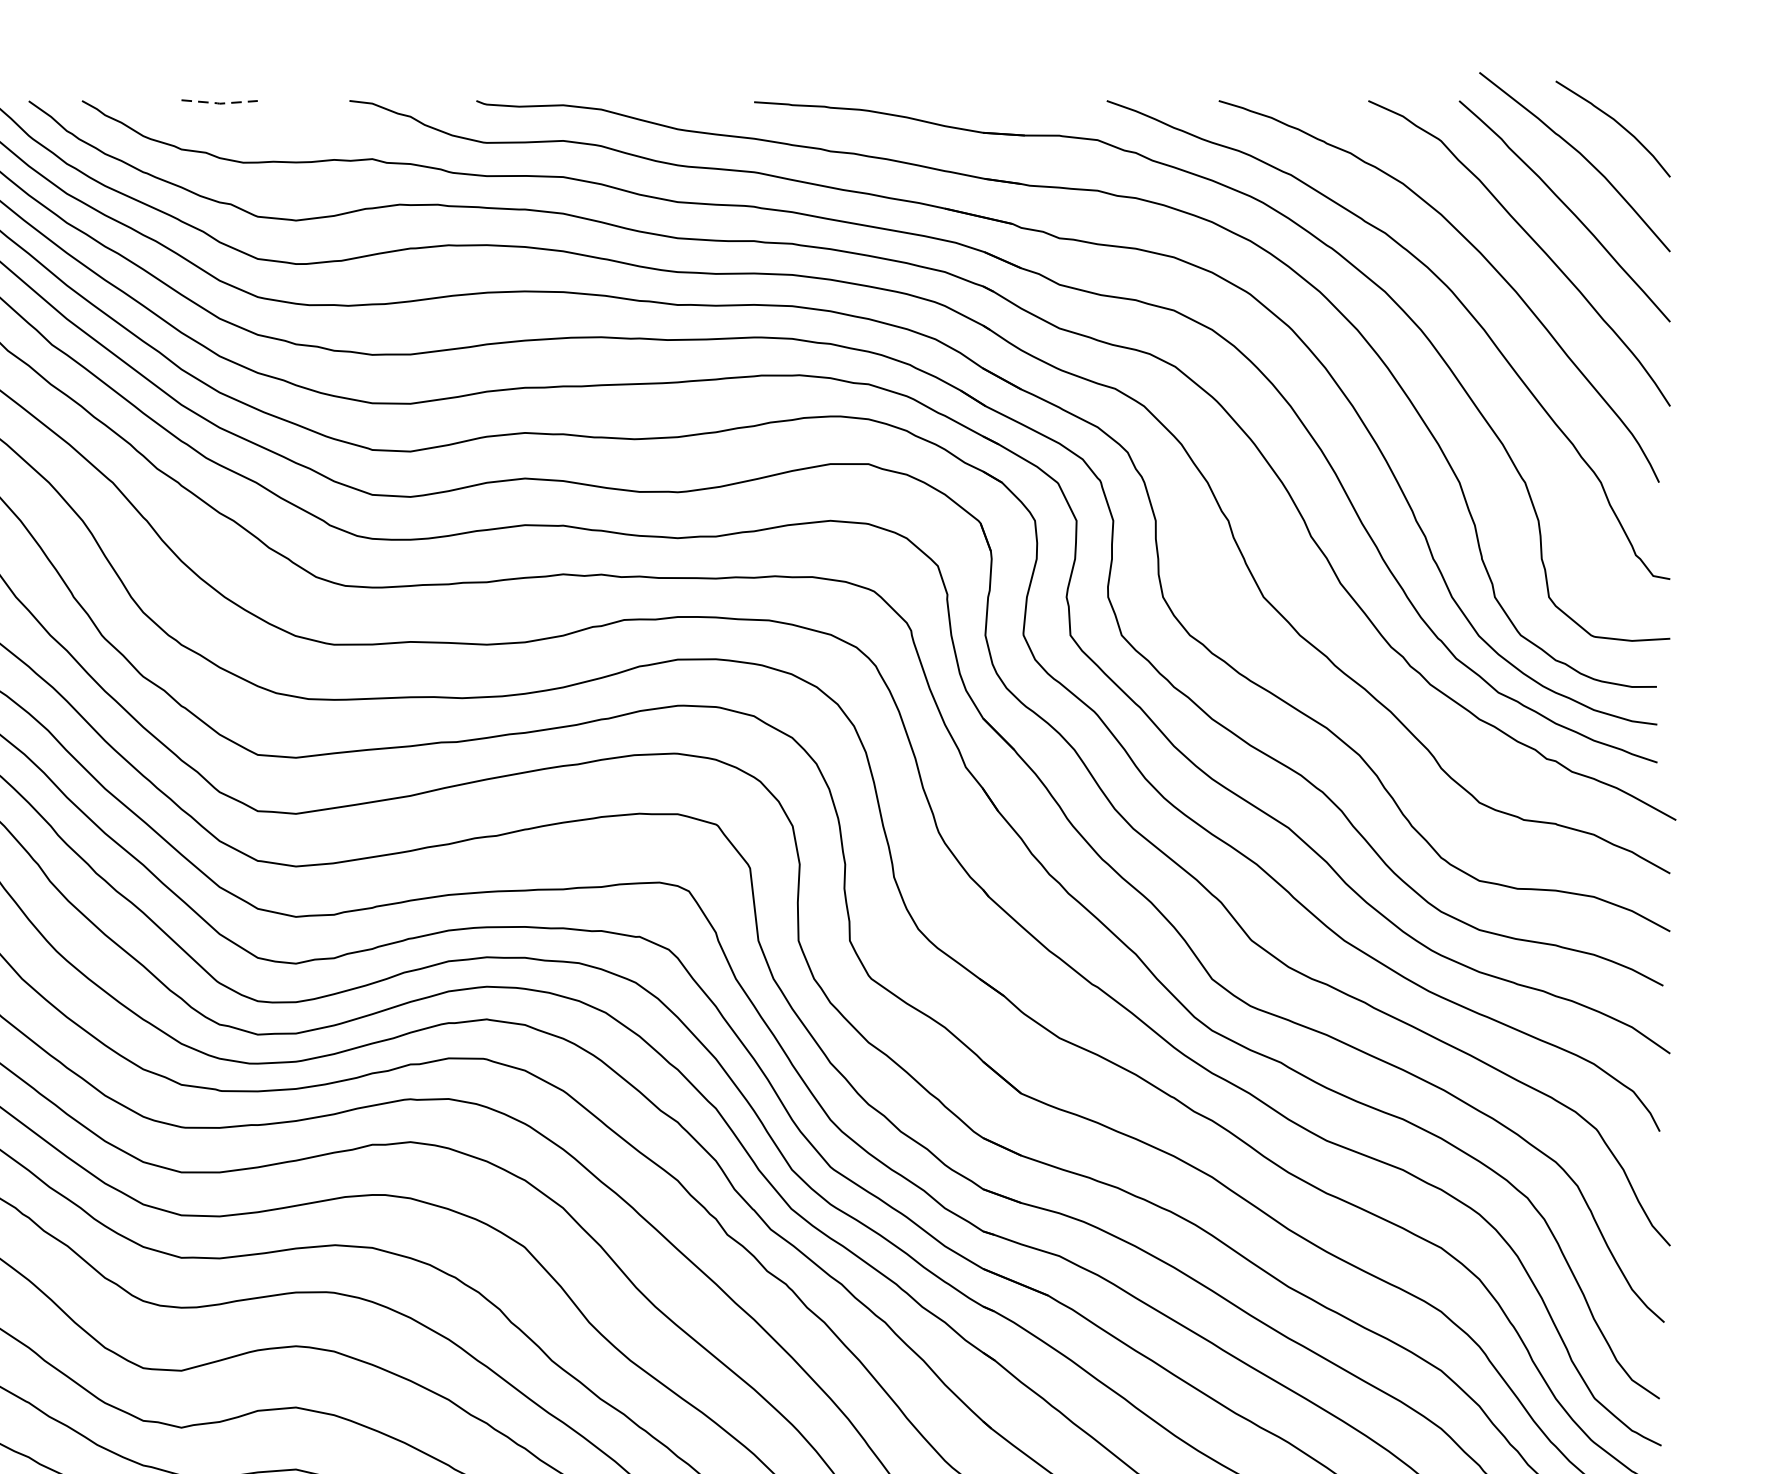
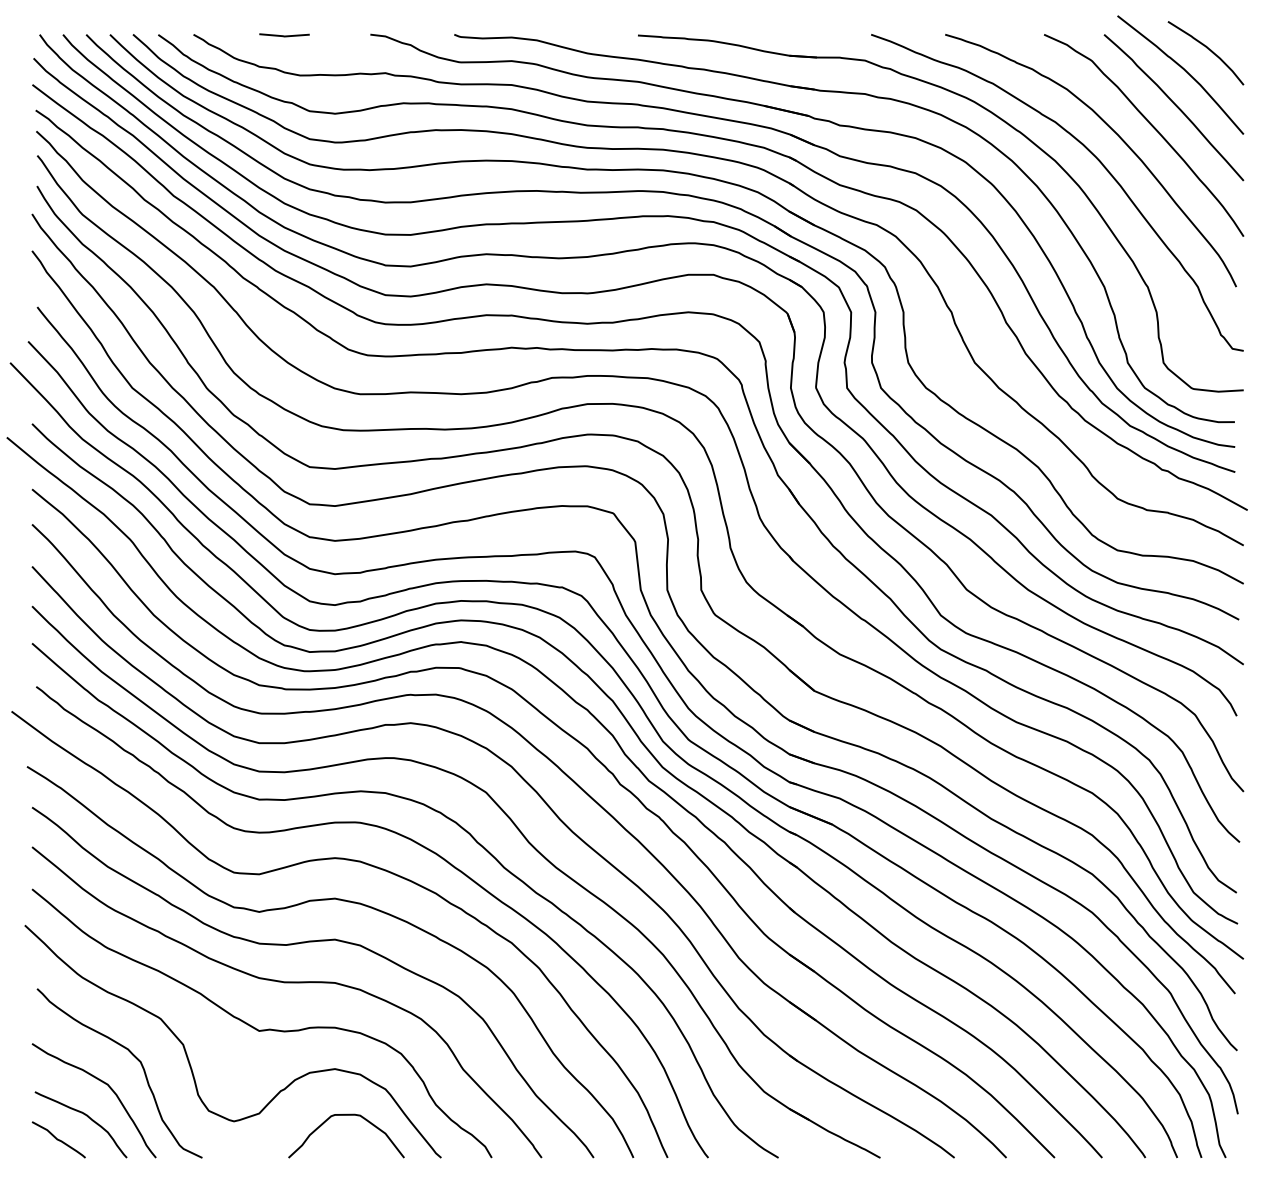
line: (219, 103) -> (284, 36), dashed -> solid

